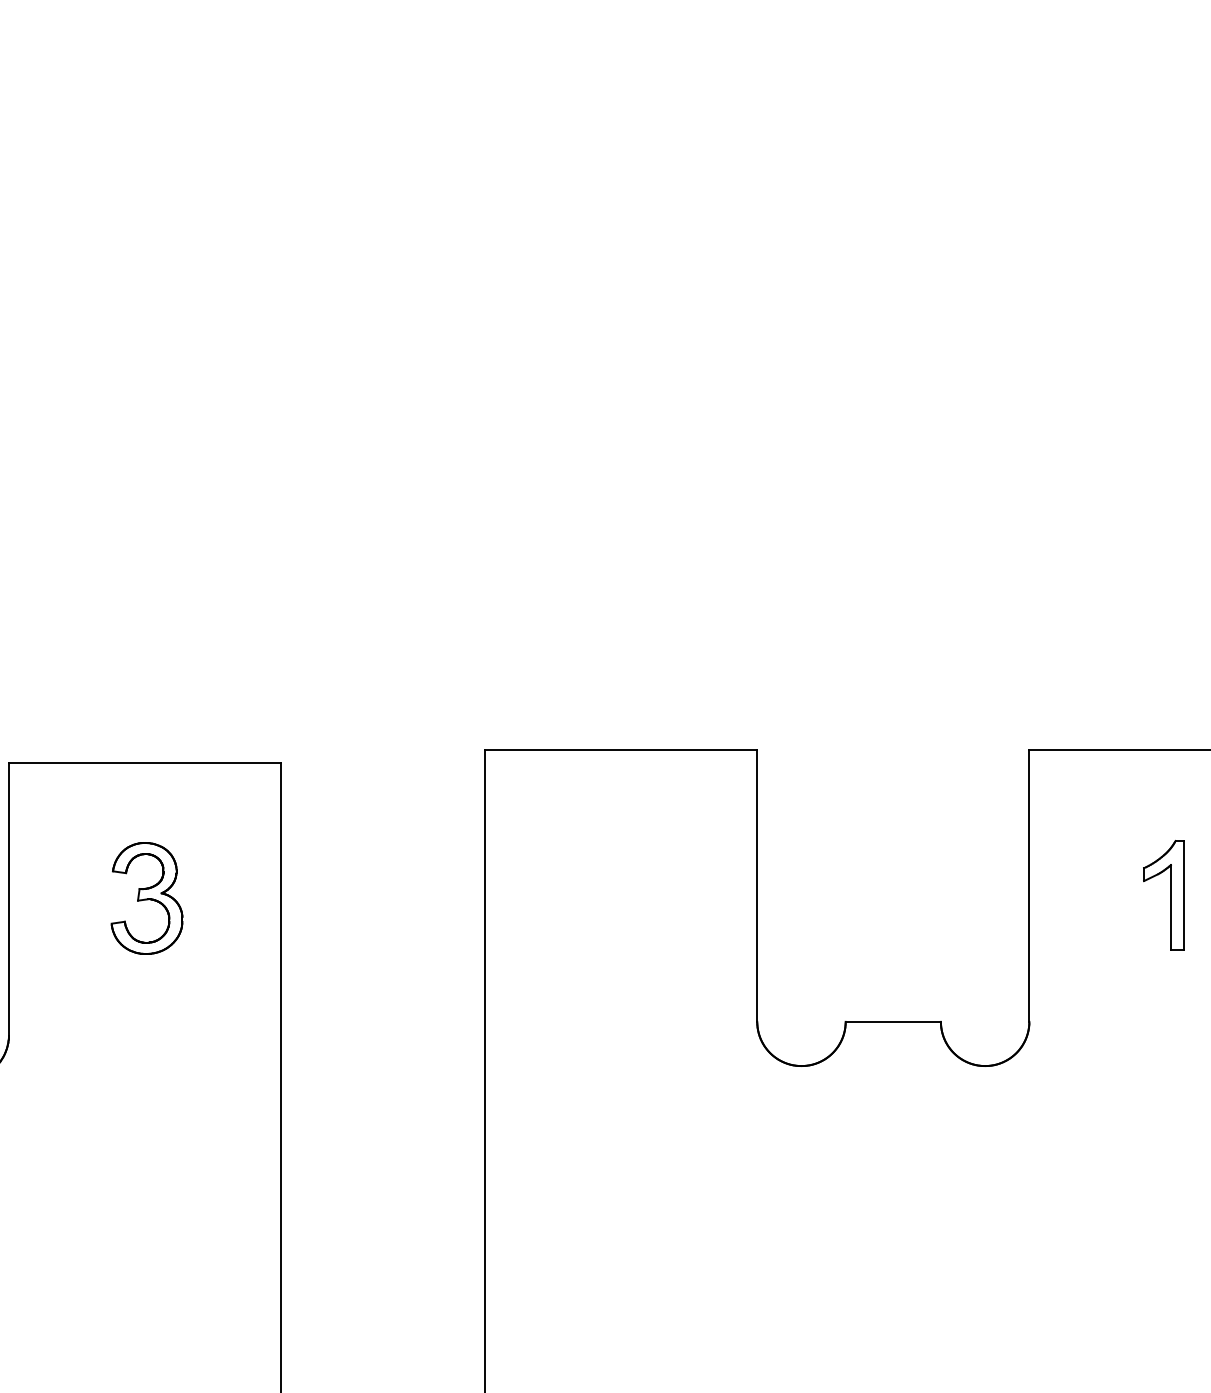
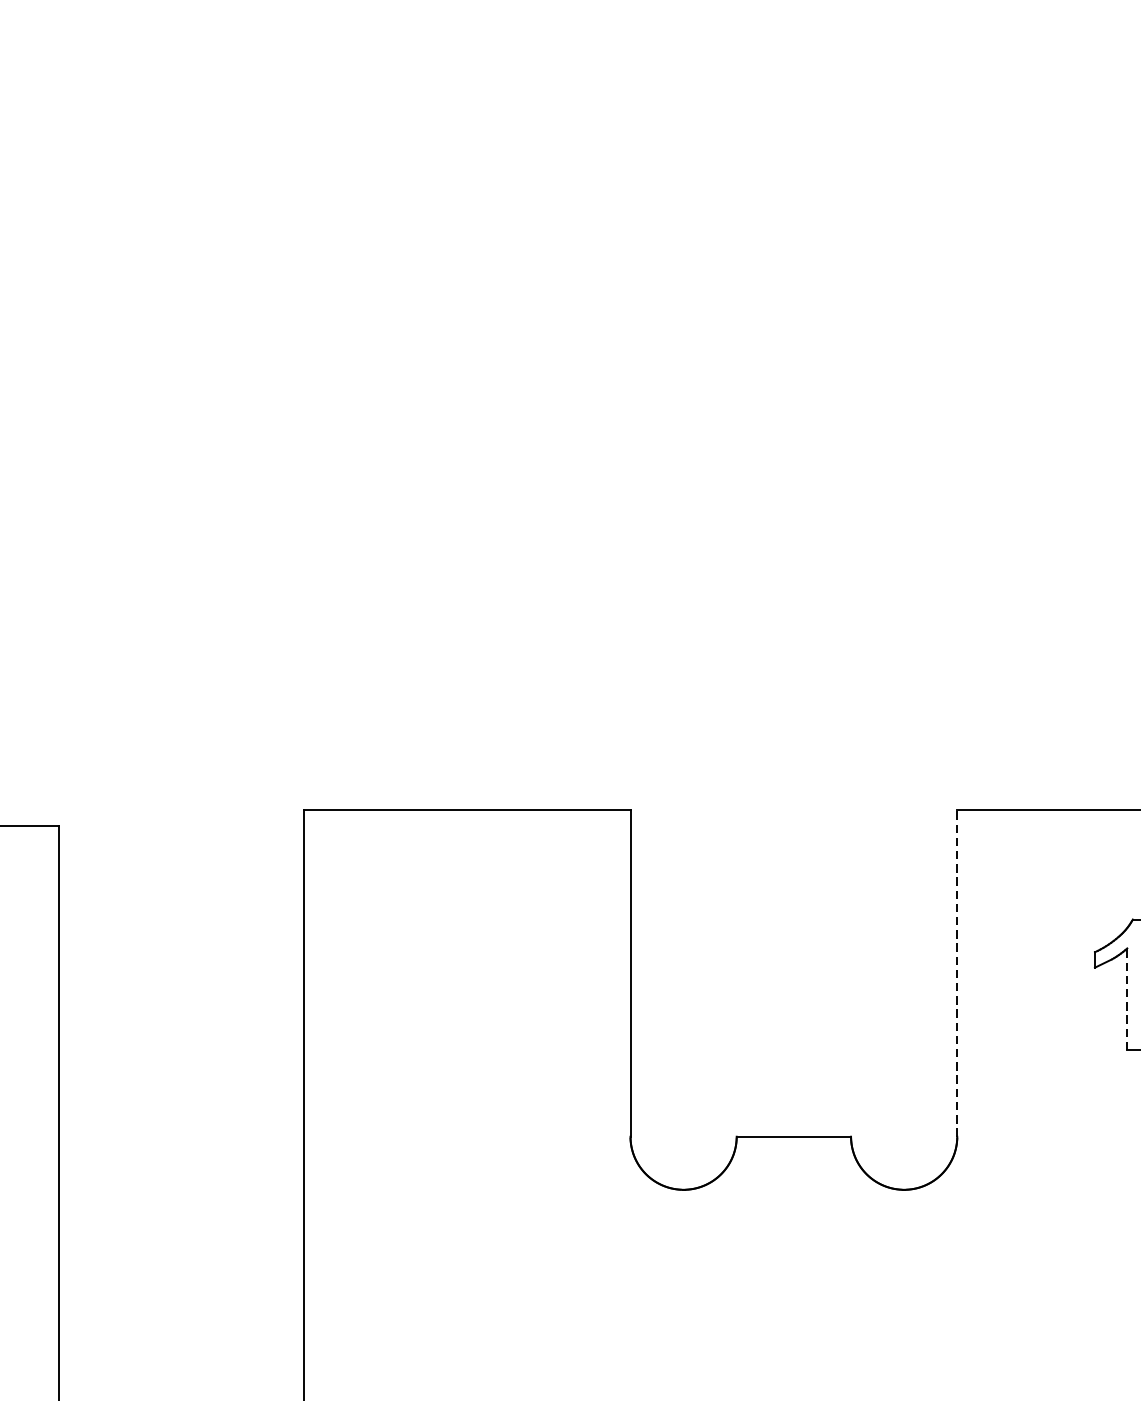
line: (1029, 885) -> (957, 972), solid -> dashed
line: (1170, 906) -> (1126, 998), solid -> dashed

